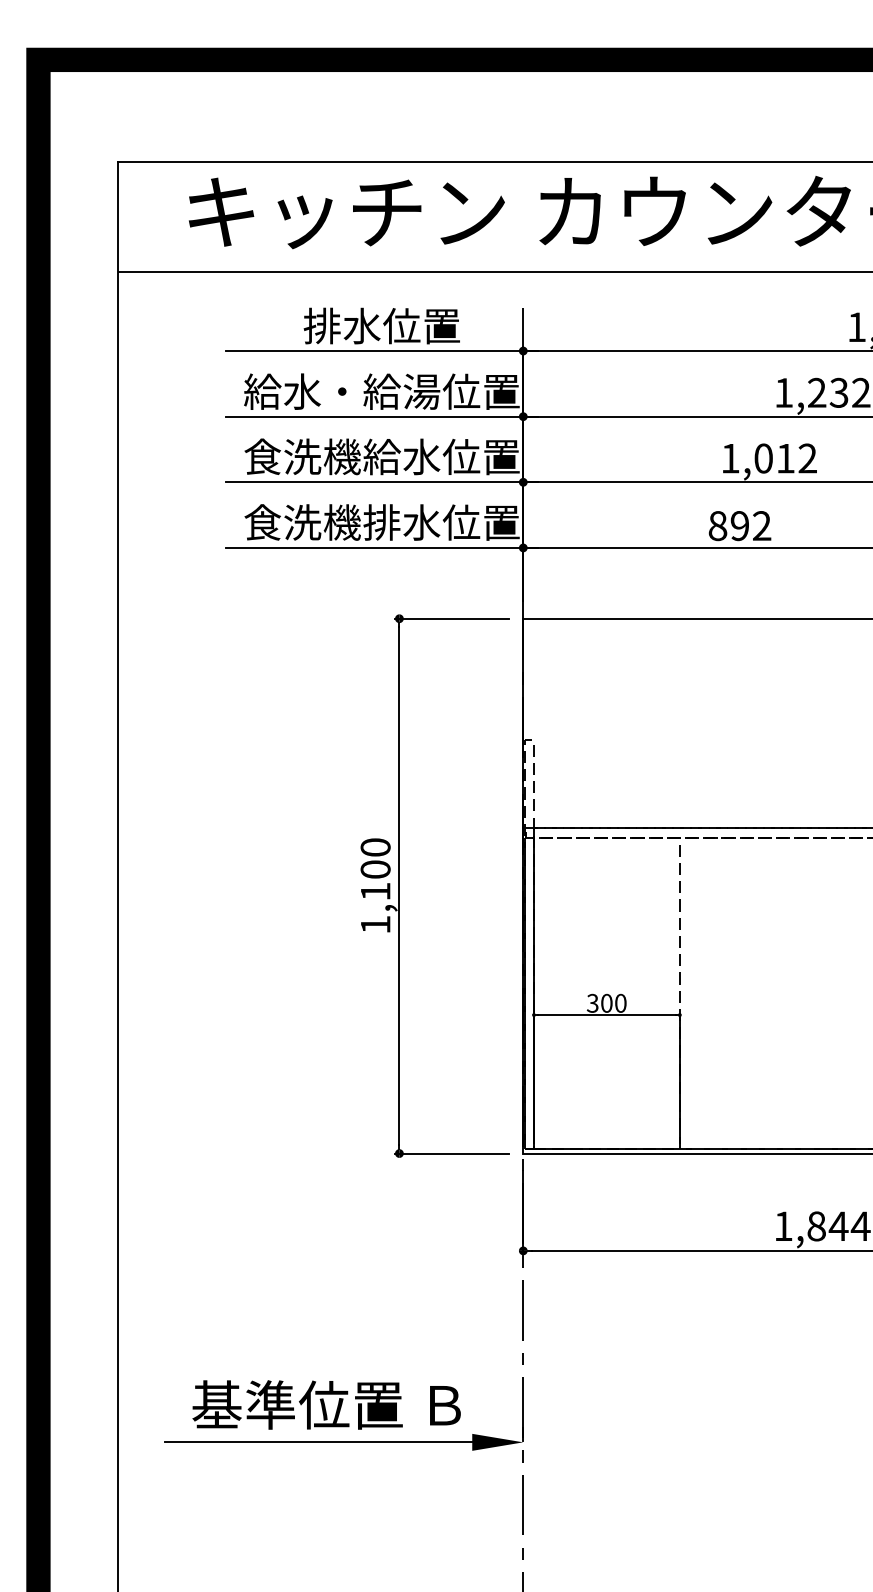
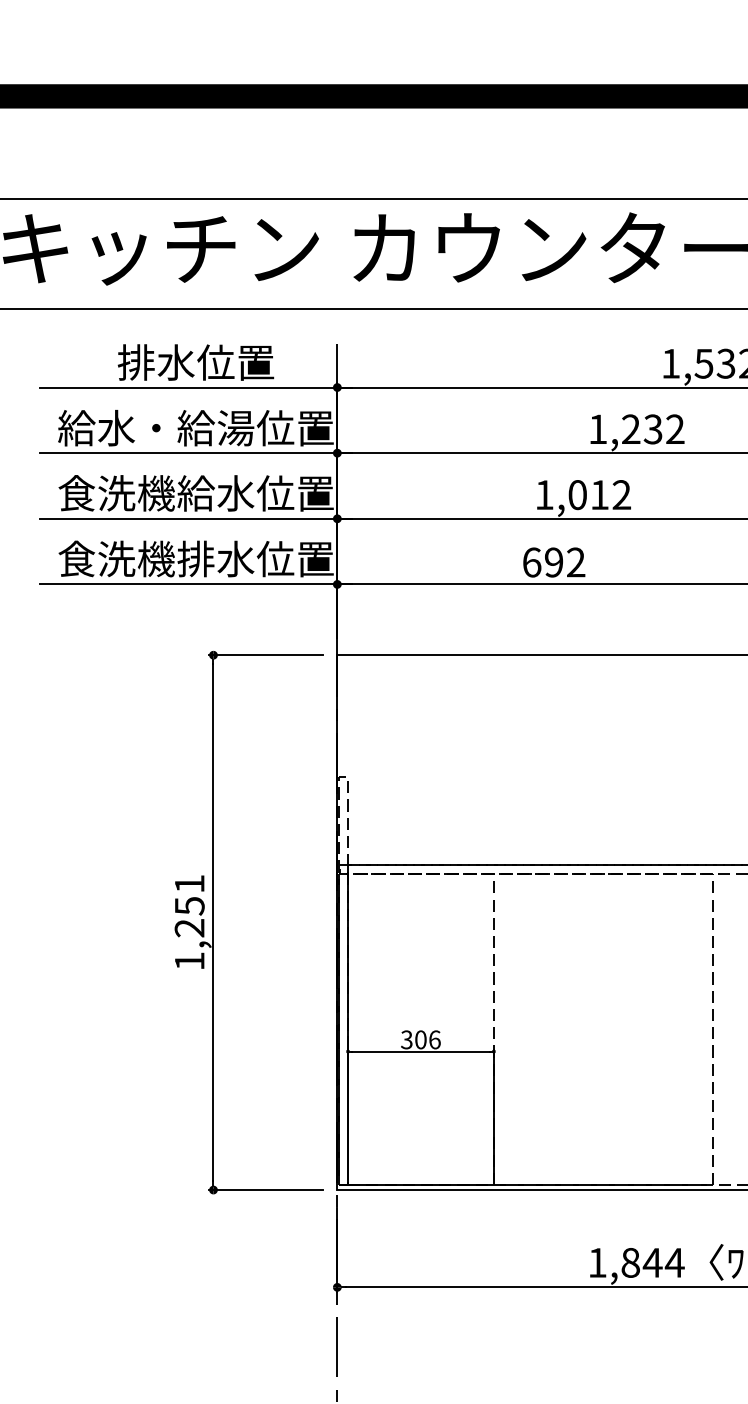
text: (717, 525) -> (531, 561), 892 -> 692
text: (375, 869) -> (189, 905), 1,100 -> 1,251
text: (620, 1002) -> (434, 1038), 300 -> 306

